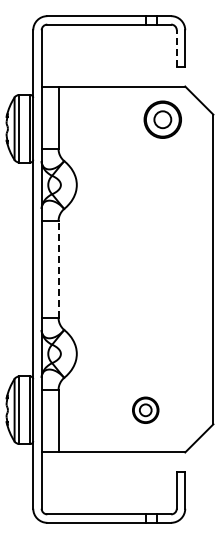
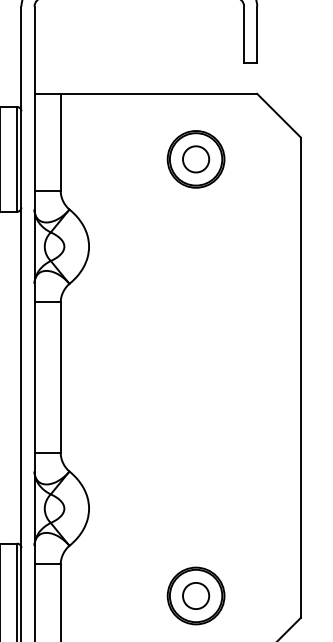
line: (176, 48) -> (243, 34), dashed -> solid
part: (162, 119) -> (195, 159), moved
line: (58, 269) -> (60, 377), dashed -> solid
part: (145, 410) -> (195, 596), size x1.43

